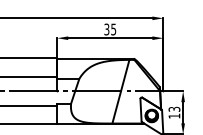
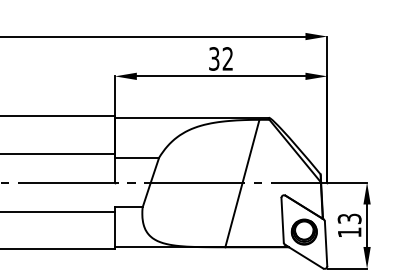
text: (113, 29) -> (227, 58), 35 -> 32

